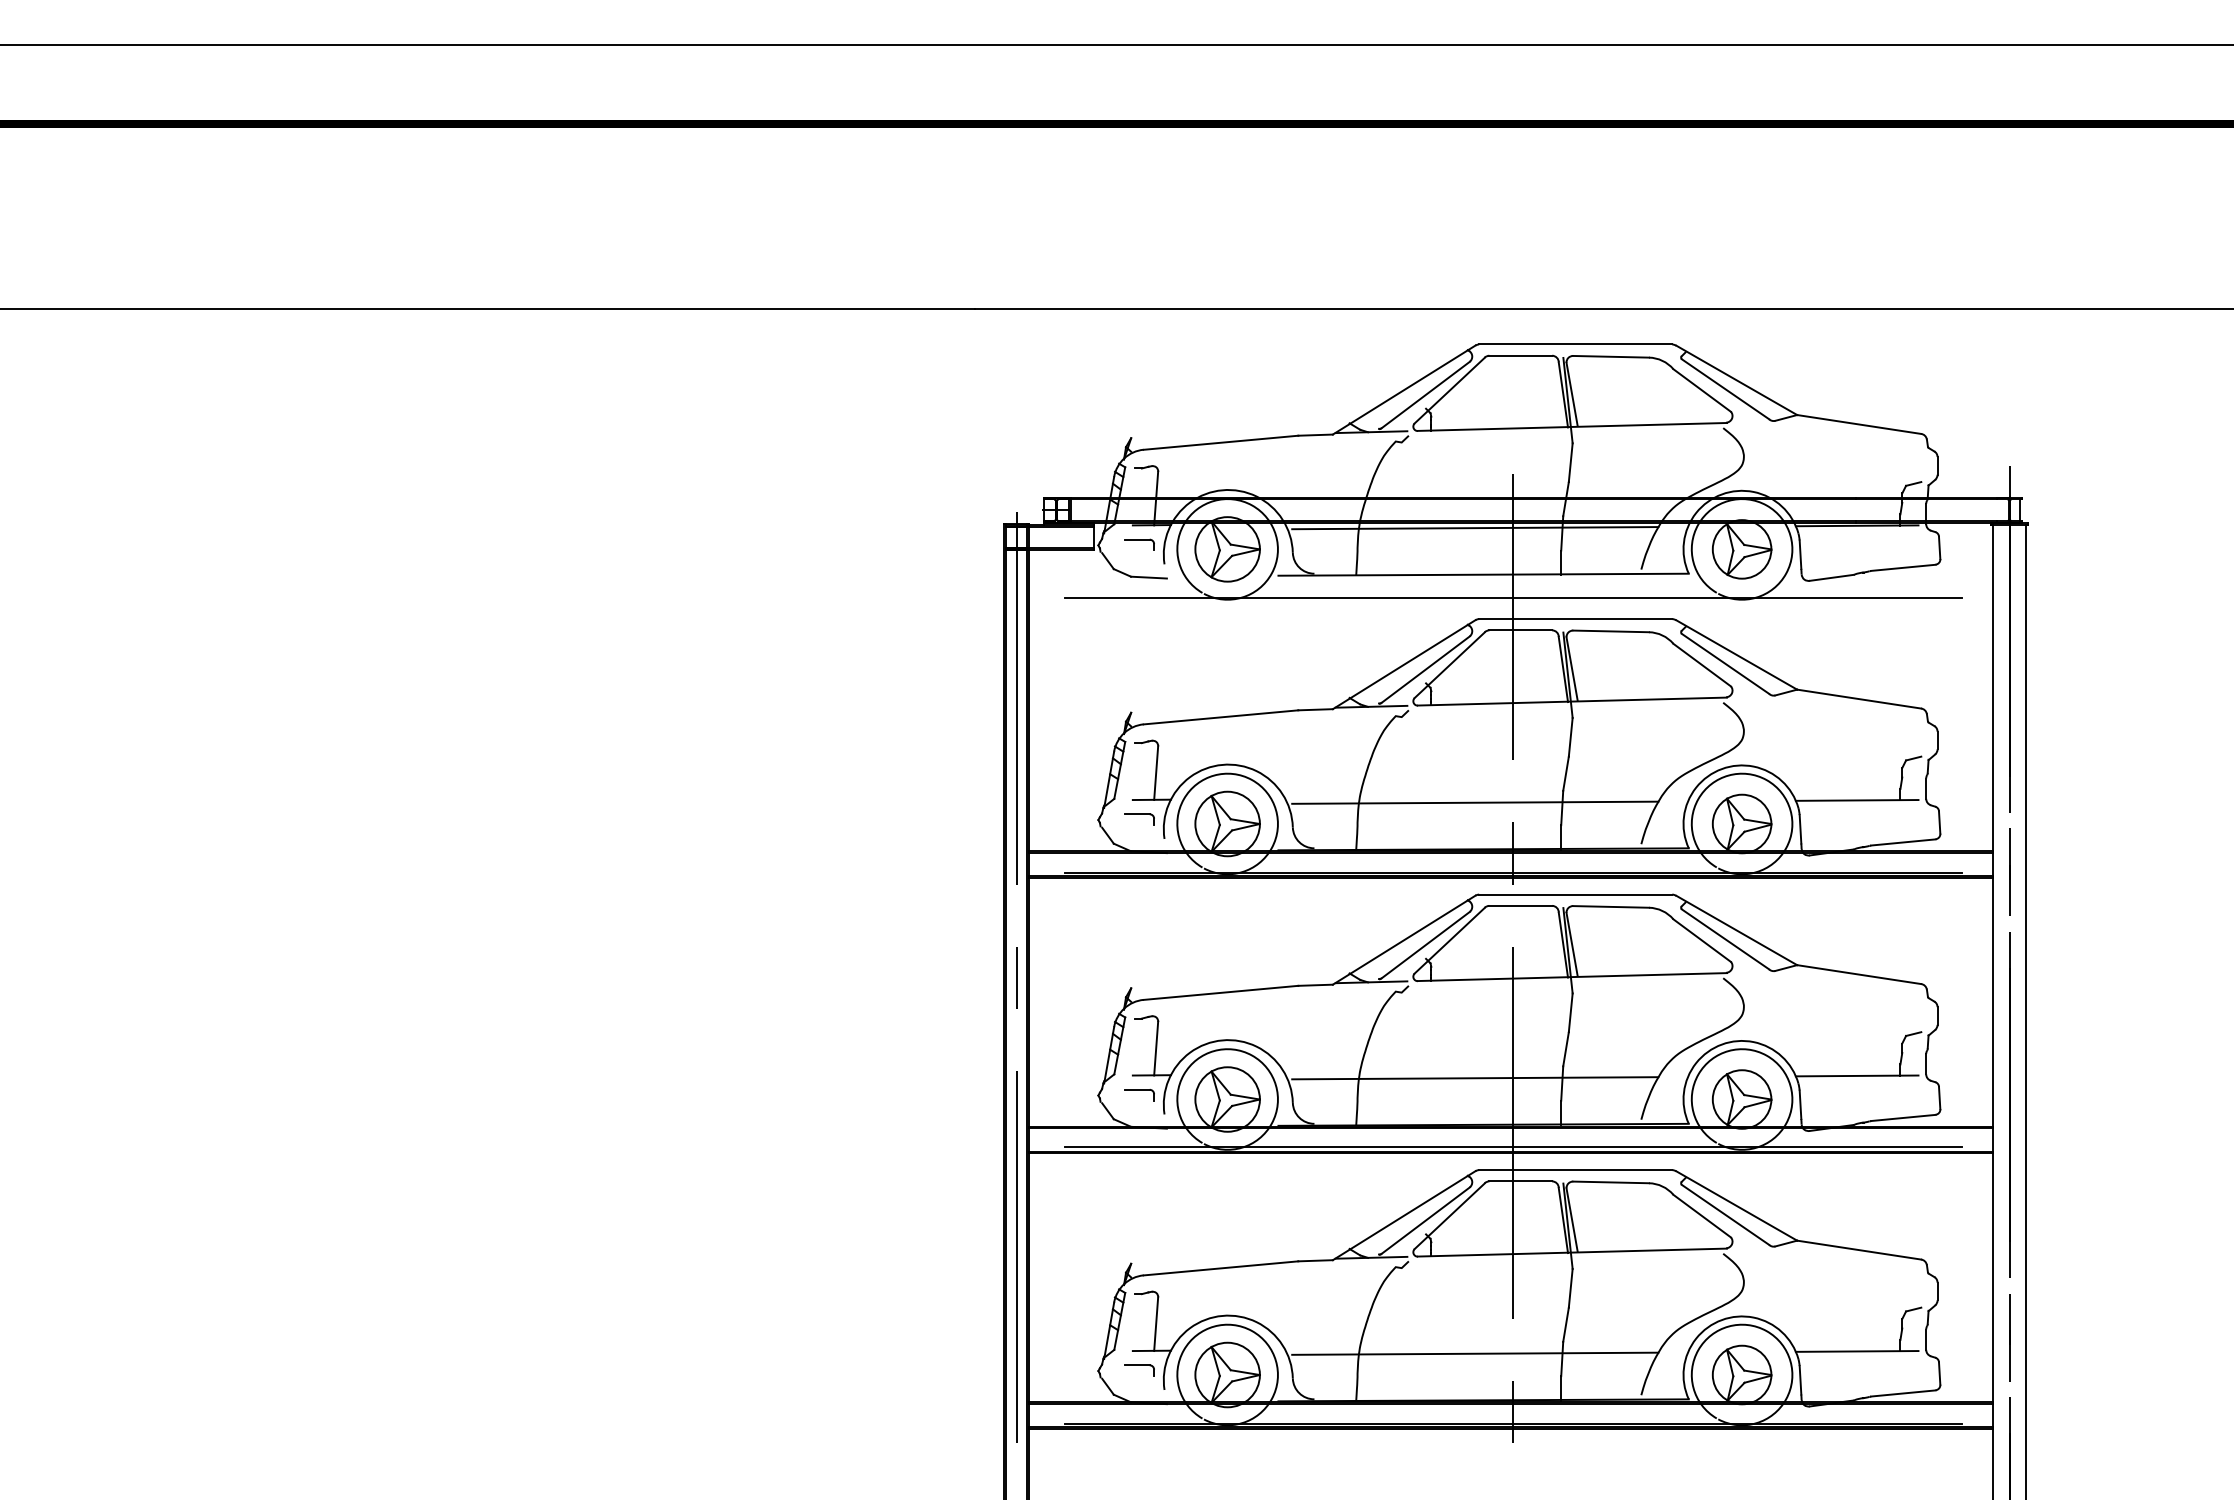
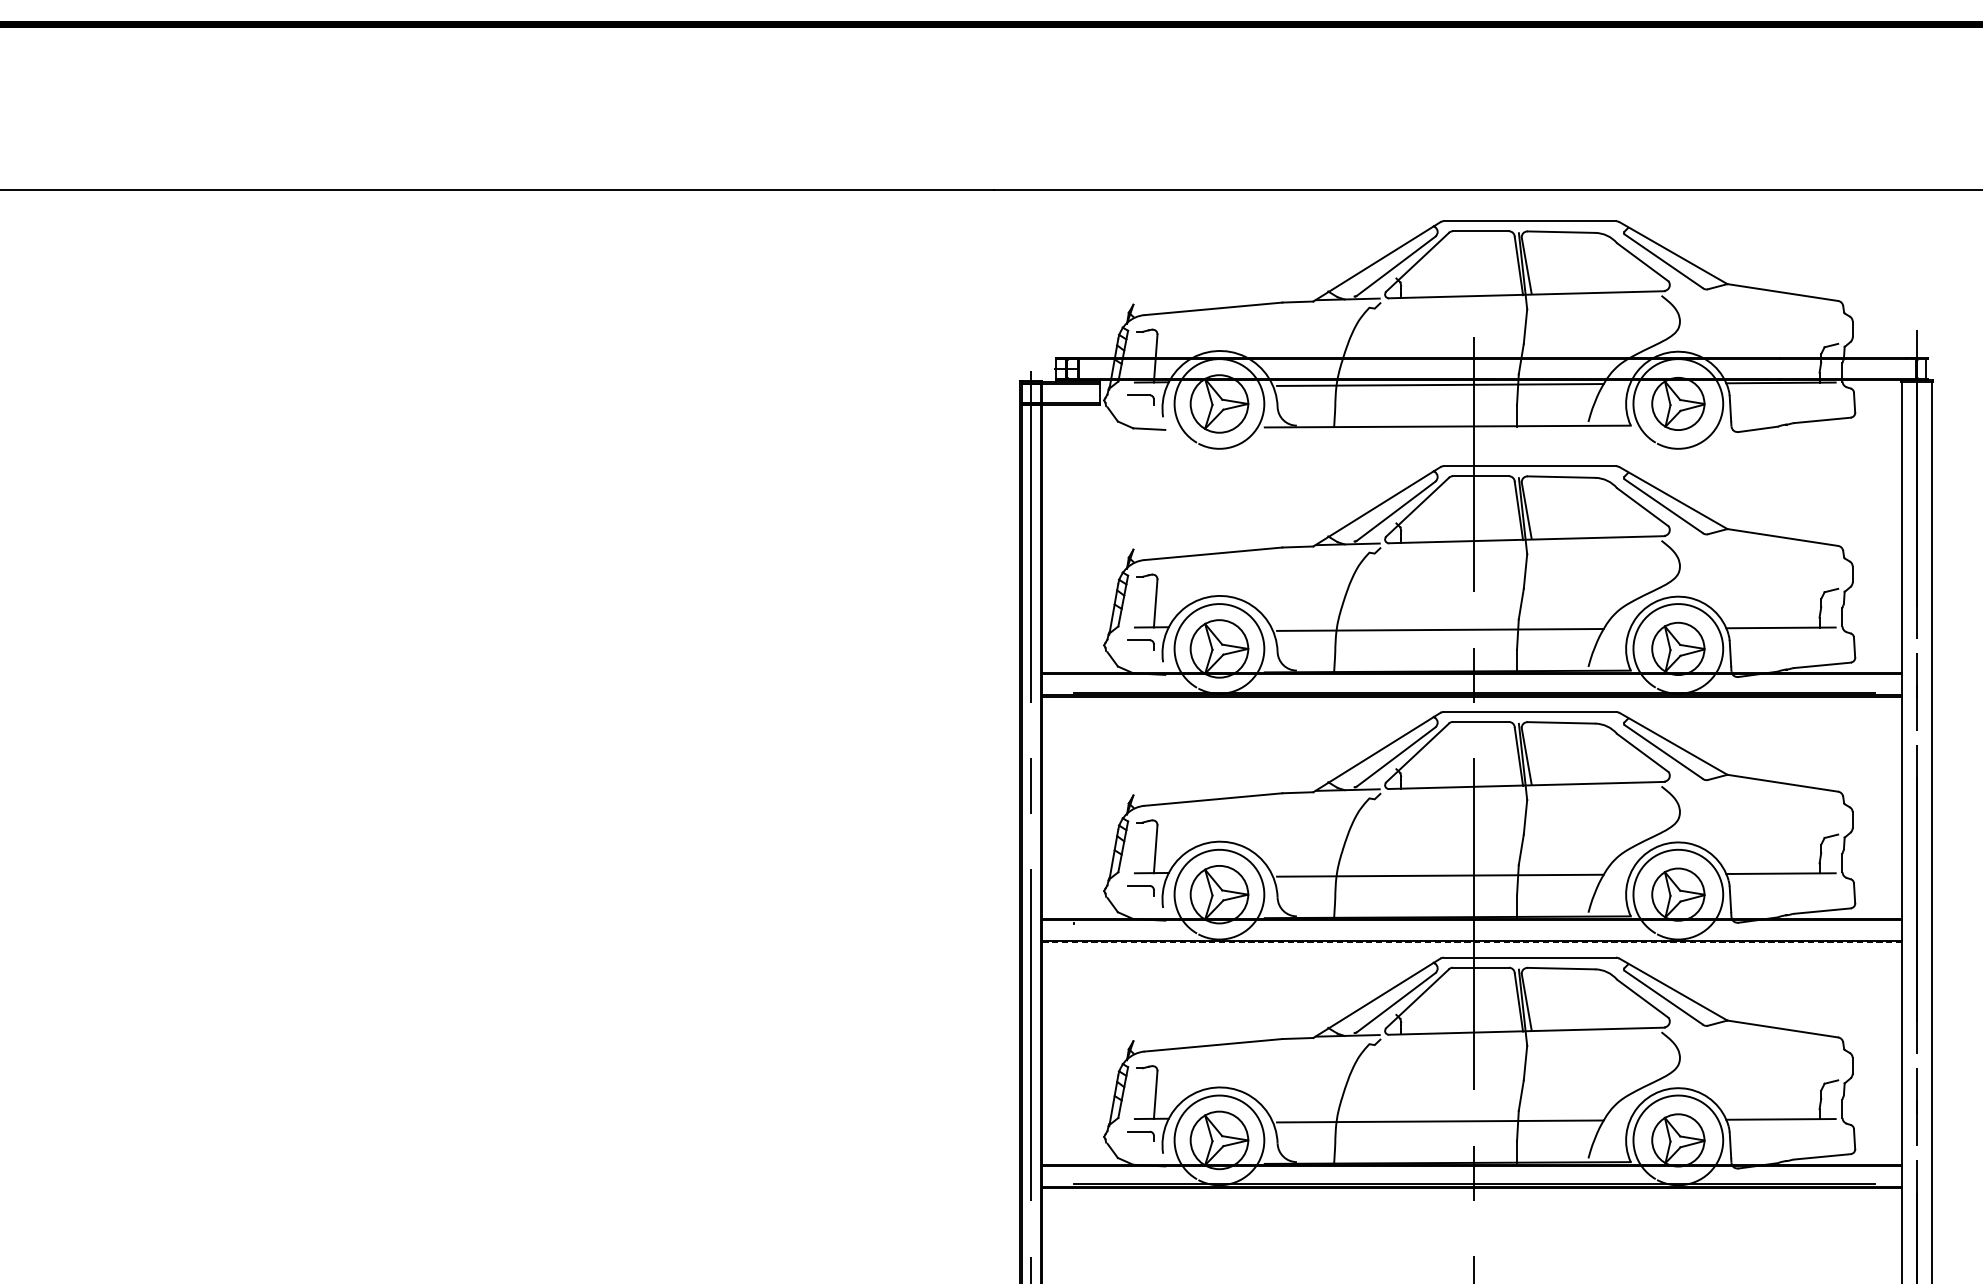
line: (1513, 598) -> (1474, 447), removed
line: (1513, 1147) -> (1474, 937), removed
line: (1511, 1153) -> (1472, 942), solid -> dashed

